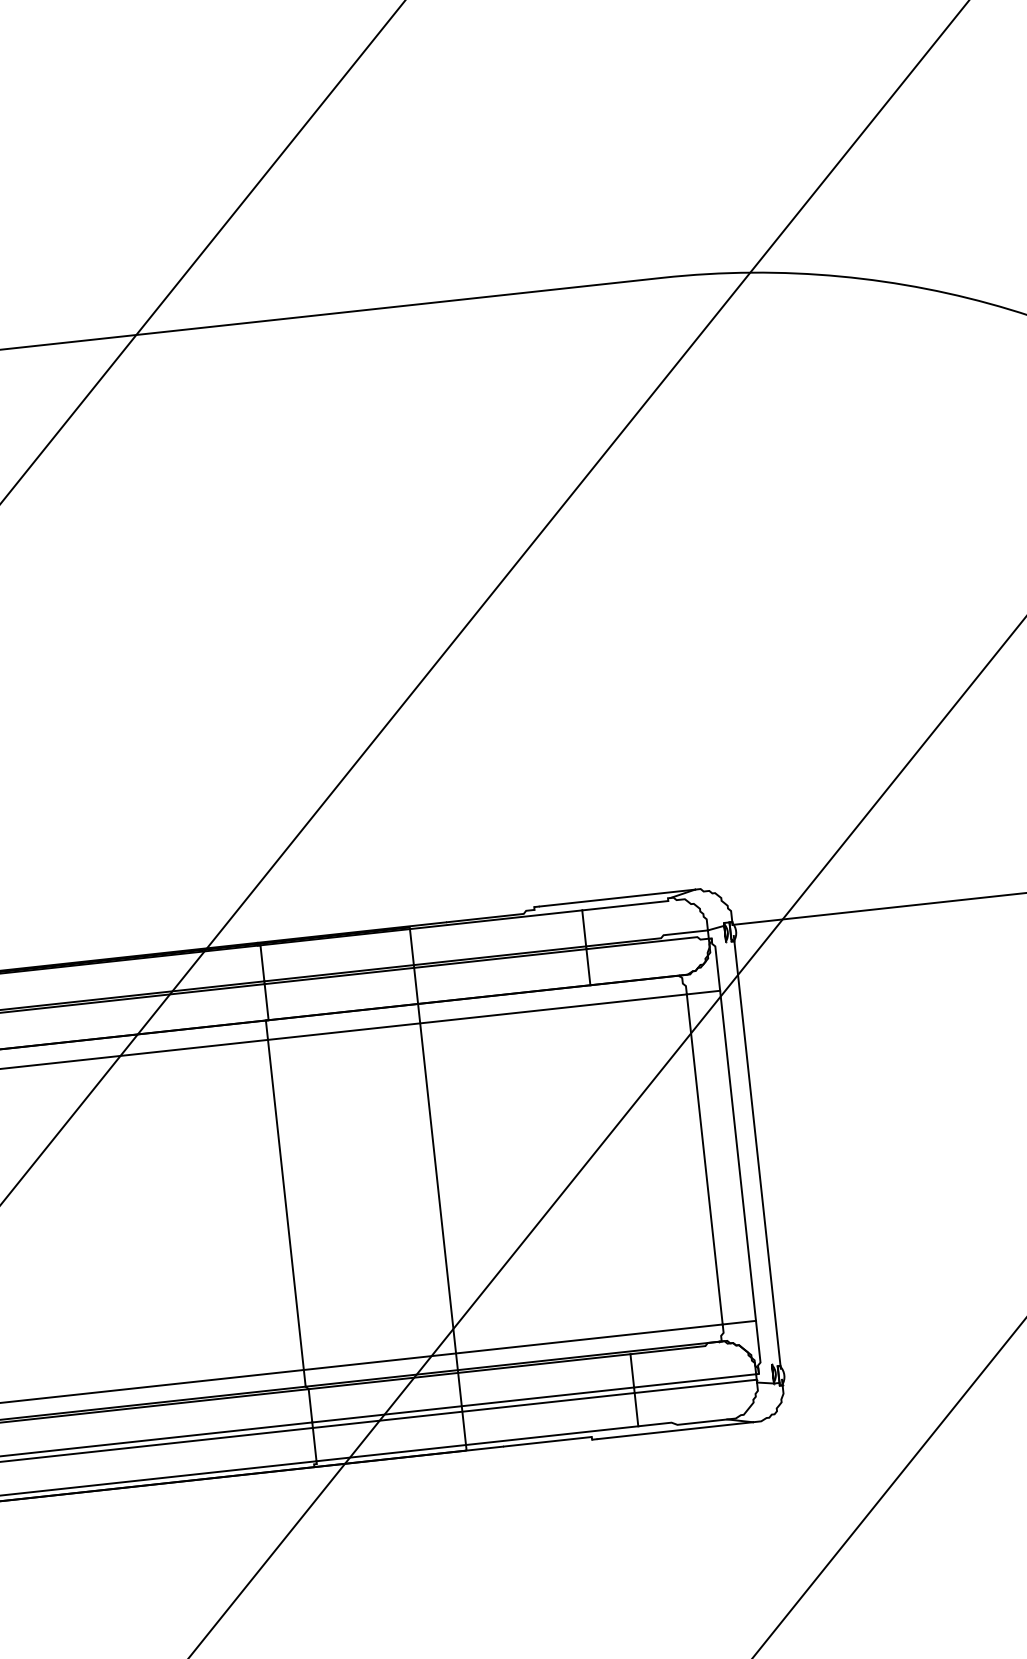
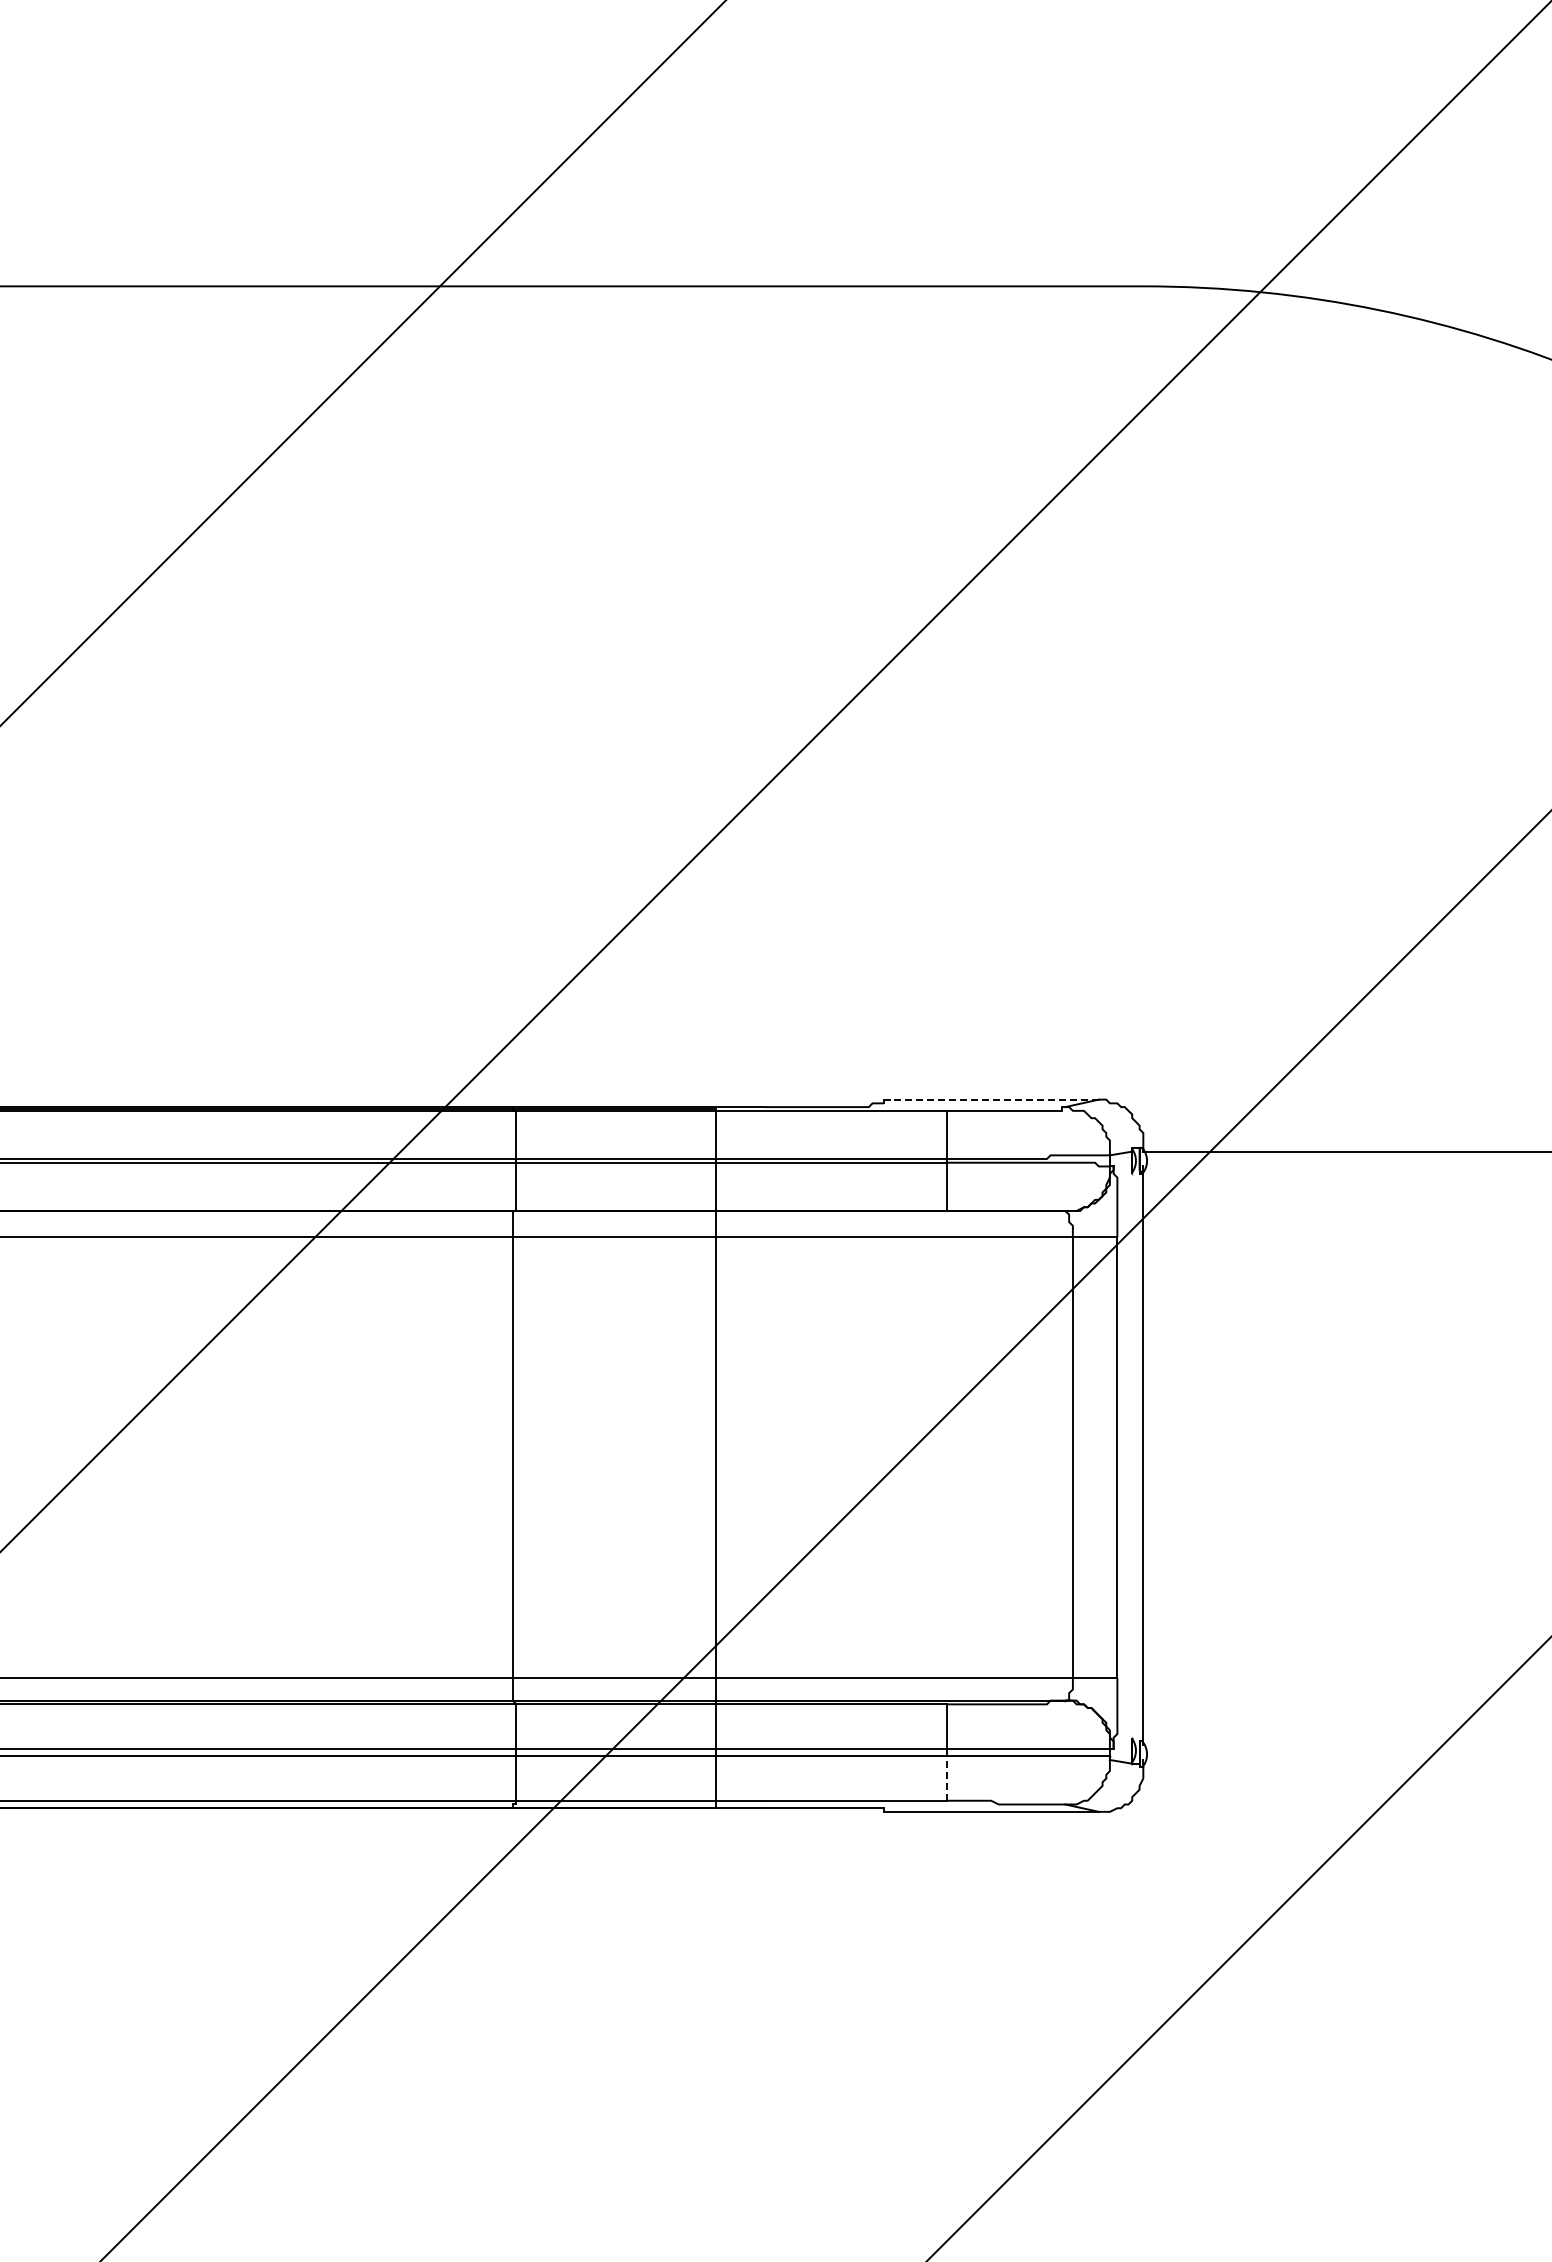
line: (617, 898) -> (994, 1099), solid -> dashed
line: (636, 1409) -> (946, 1778), solid -> dashed

